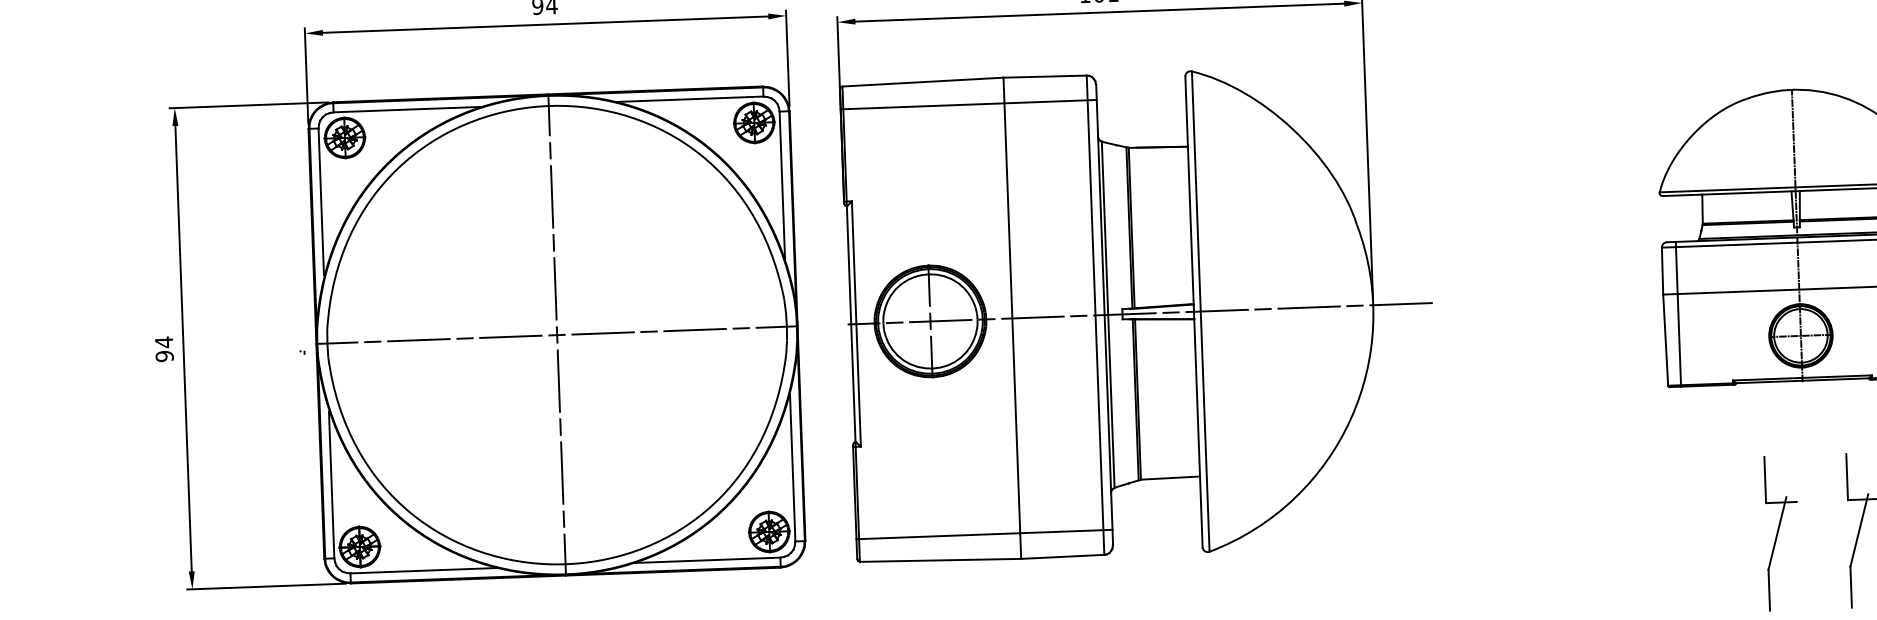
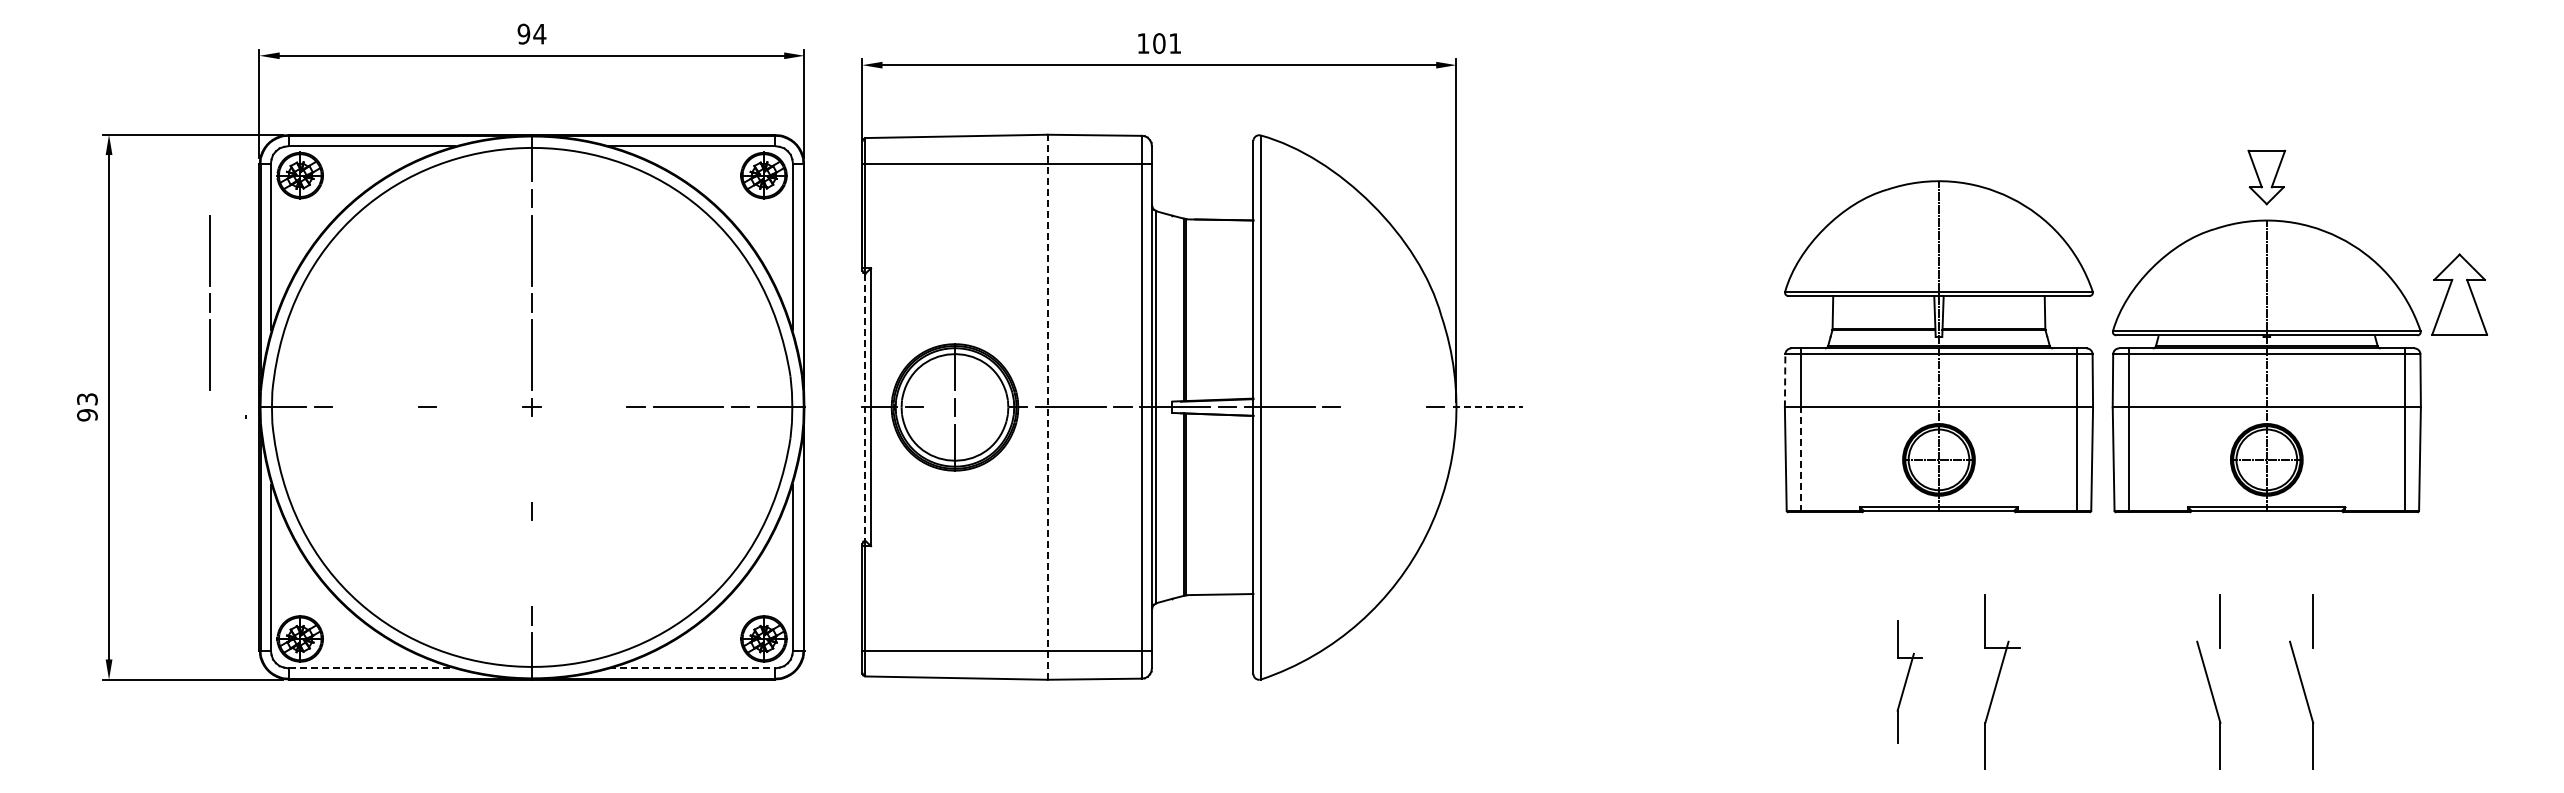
line: (268, 252) -> (209, 302), added
line: (1662, 270) -> (1785, 380), solid -> dashed
line: (1401, 304) -> (1488, 407), solid -> dashed
line: (1308, 307) -> (1383, 407), removed
line: (1012, 318) -> (1047, 407), solid -> dashed
line: (940, 321) -> (966, 407), removed
line: (851, 324) -> (865, 407), solid -> dashed
line: (603, 333) -> (584, 407), removed
line: (510, 336) -> (479, 407), removed
line: (418, 340) -> (375, 407), removed
line: (1679, 340) -> (1801, 459), solid -> dashed
text: (164, 341) -> (87, 398), 94 -> 93
line: (559, 381) -> (532, 459), removed
line: (562, 472) -> (532, 563), removed
part: (1782, 532) -> (1909, 681), size x0.7
line: (707, 560) -> (692, 668), solid -> dashed
line: (423, 570) -> (371, 668), solid -> dashed

